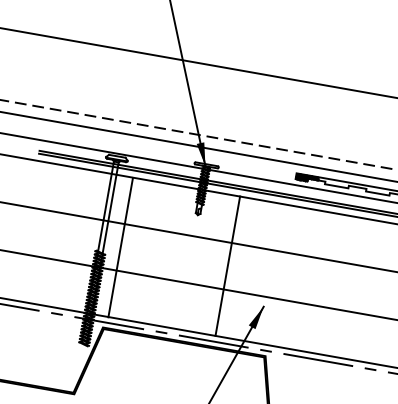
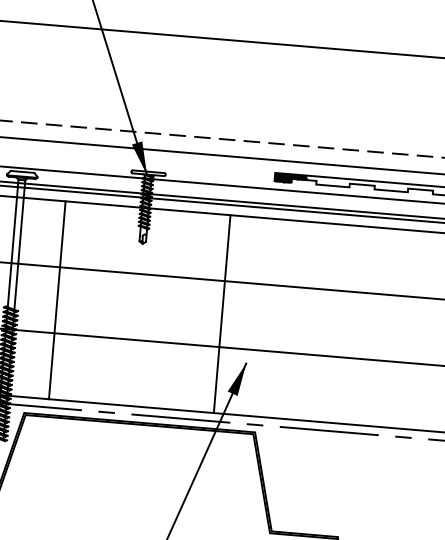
line: (120, 247) -> (57, 300), moved
line: (227, 265) -> (221, 313), moved

